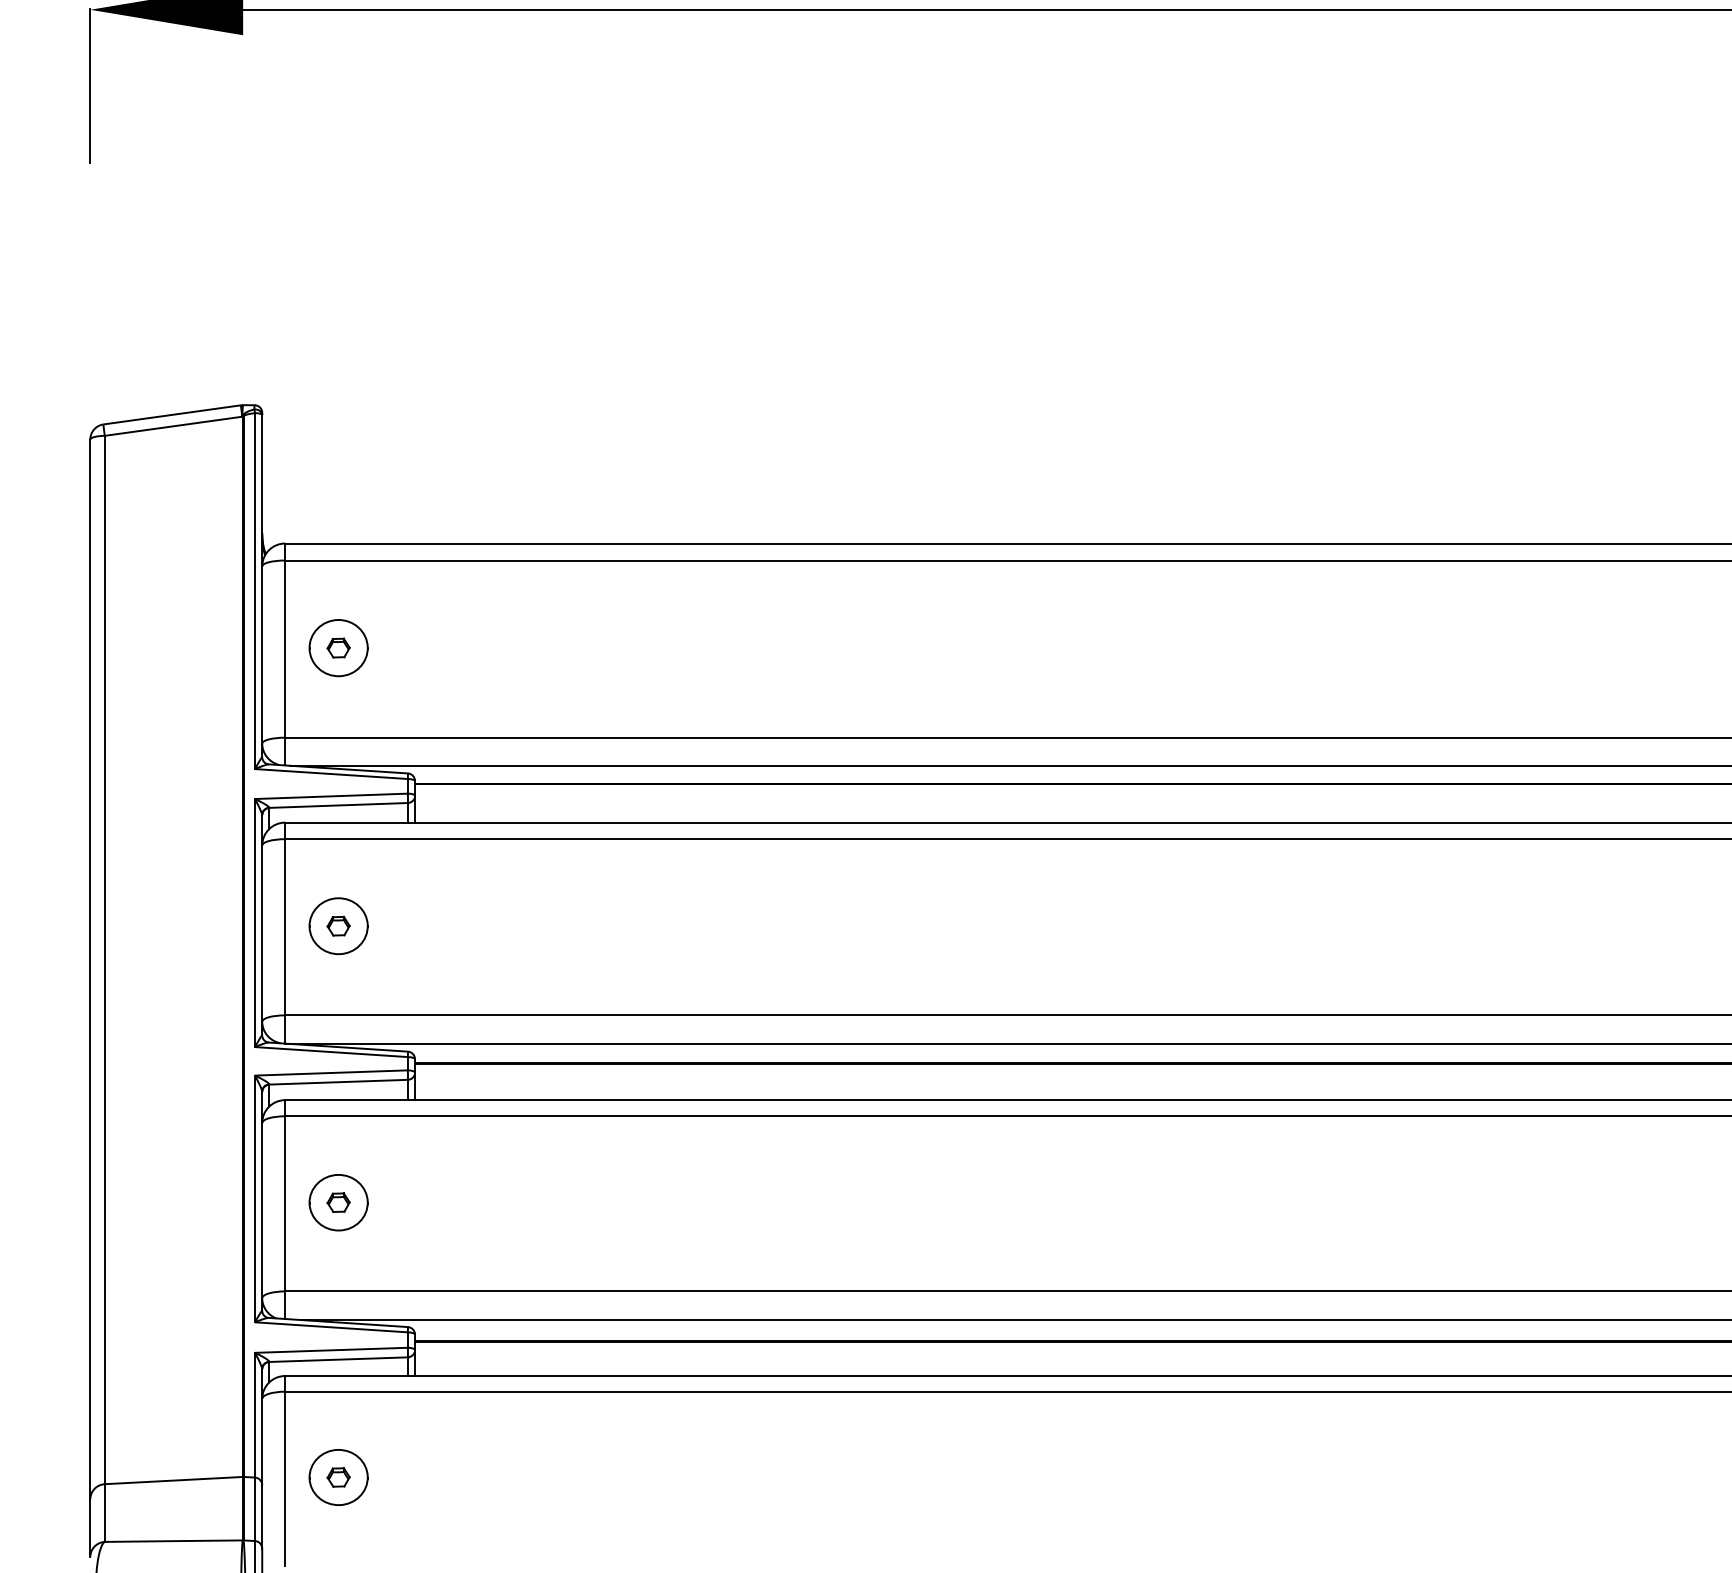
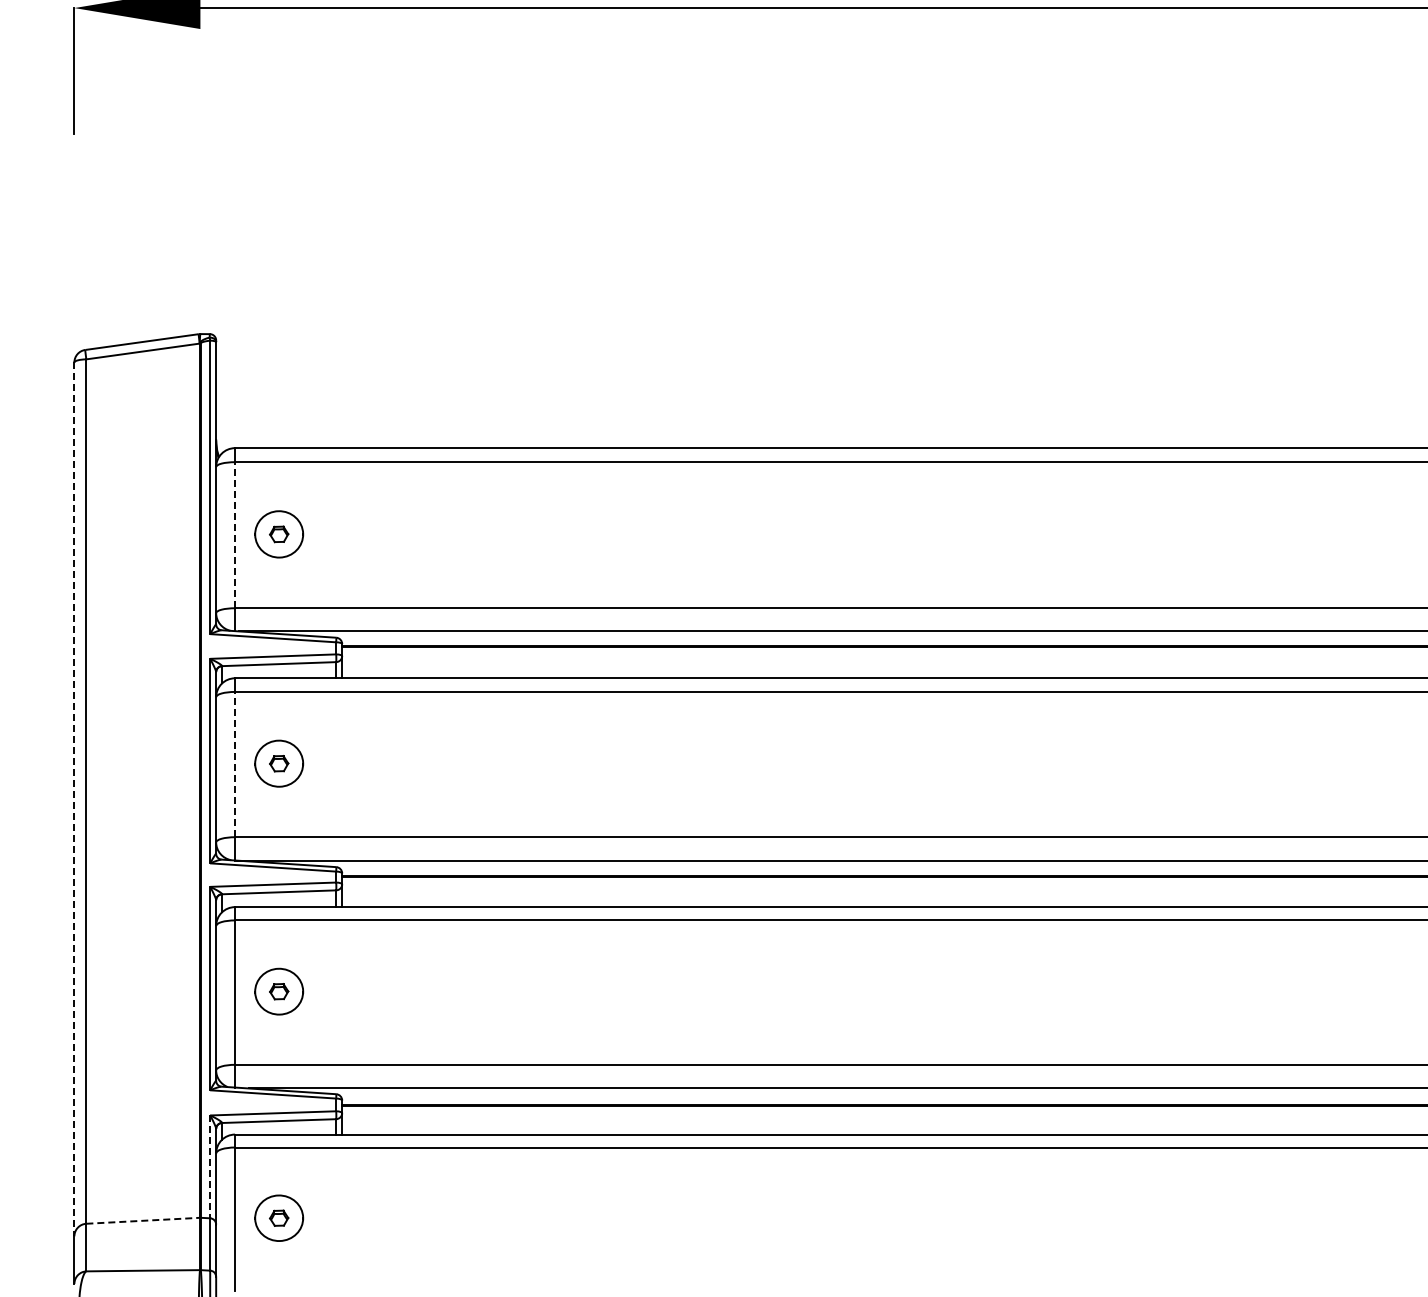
line: (285, 648) -> (235, 534), solid -> dashed
line: (285, 927) -> (235, 764), solid -> dashed
line: (90, 969) -> (74, 799), solid -> dashed
line: (255, 1415) -> (210, 1167), solid -> dashed
line: (174, 1480) -> (143, 1220), solid -> dashed

